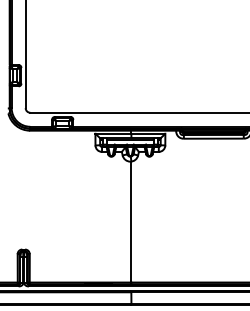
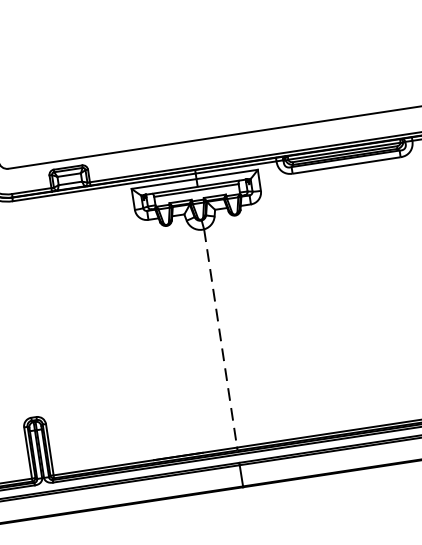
line: (131, 222) -> (220, 339), solid -> dashed

